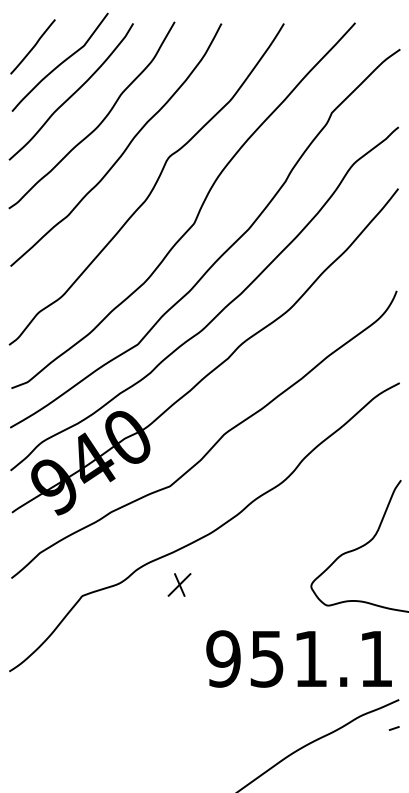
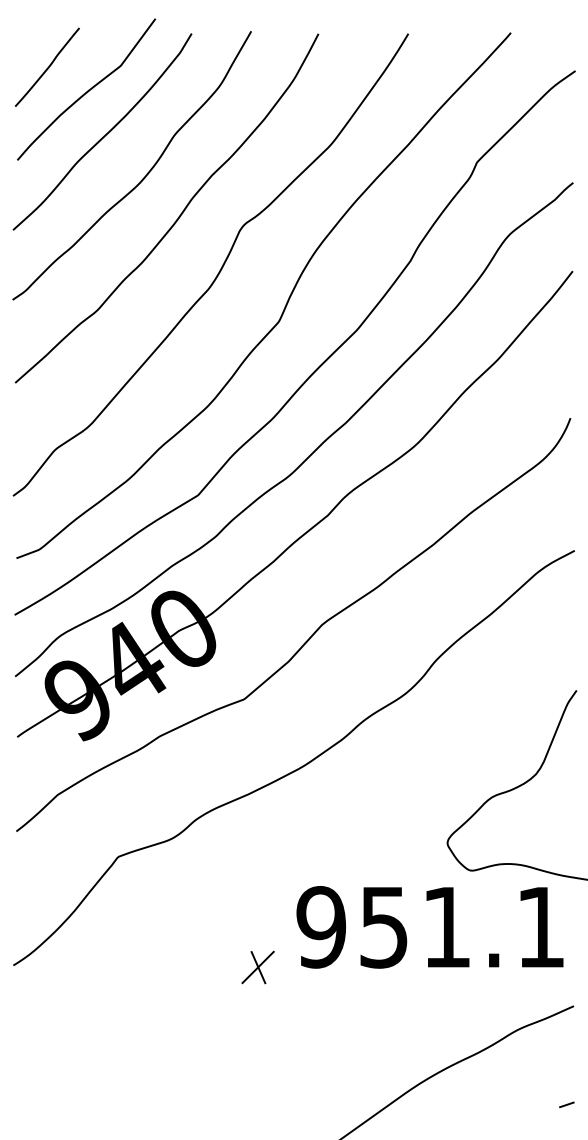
part: (179, 584) -> (258, 966), moved
text: (298, 658) -> (429, 926), moved
line: (393, 728) -> (565, 1104), moved

